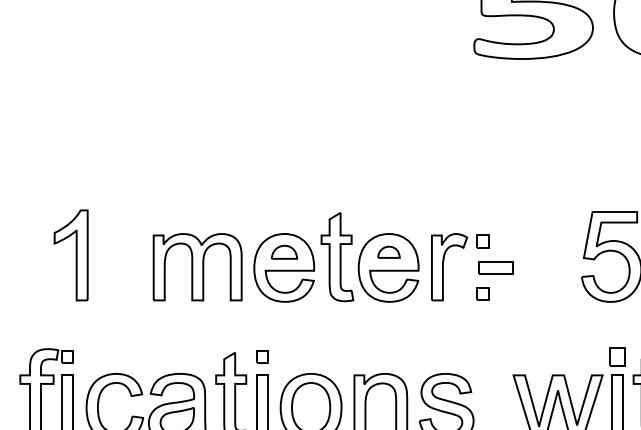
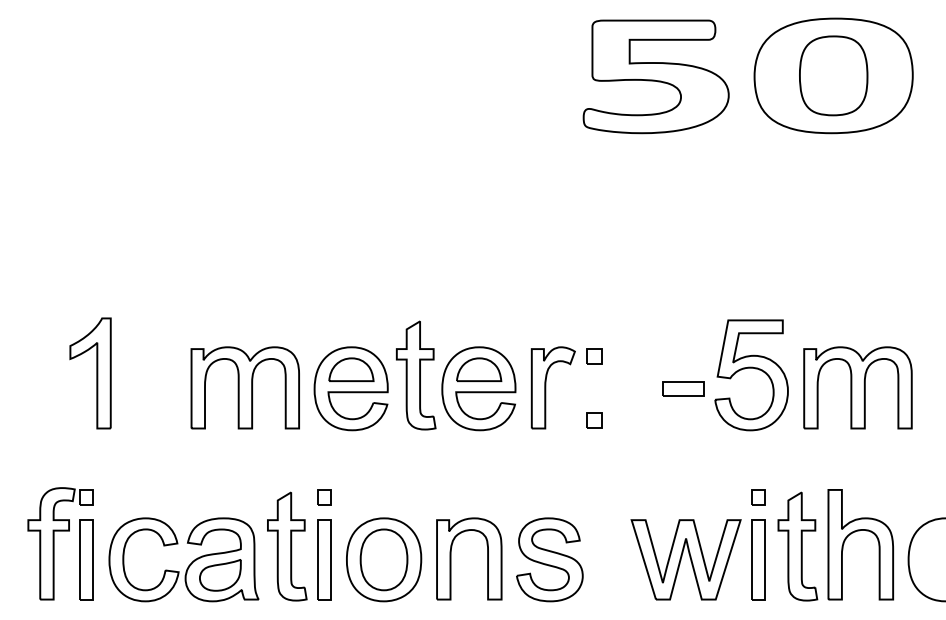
part: (284, 252) -> (351, 369), size x1.43
part: (389, 252) -> (479, 369), size x1.67
part: (496, 267) -> (683, 388), moved
part: (617, 356) -> (758, 497), size x0.71

